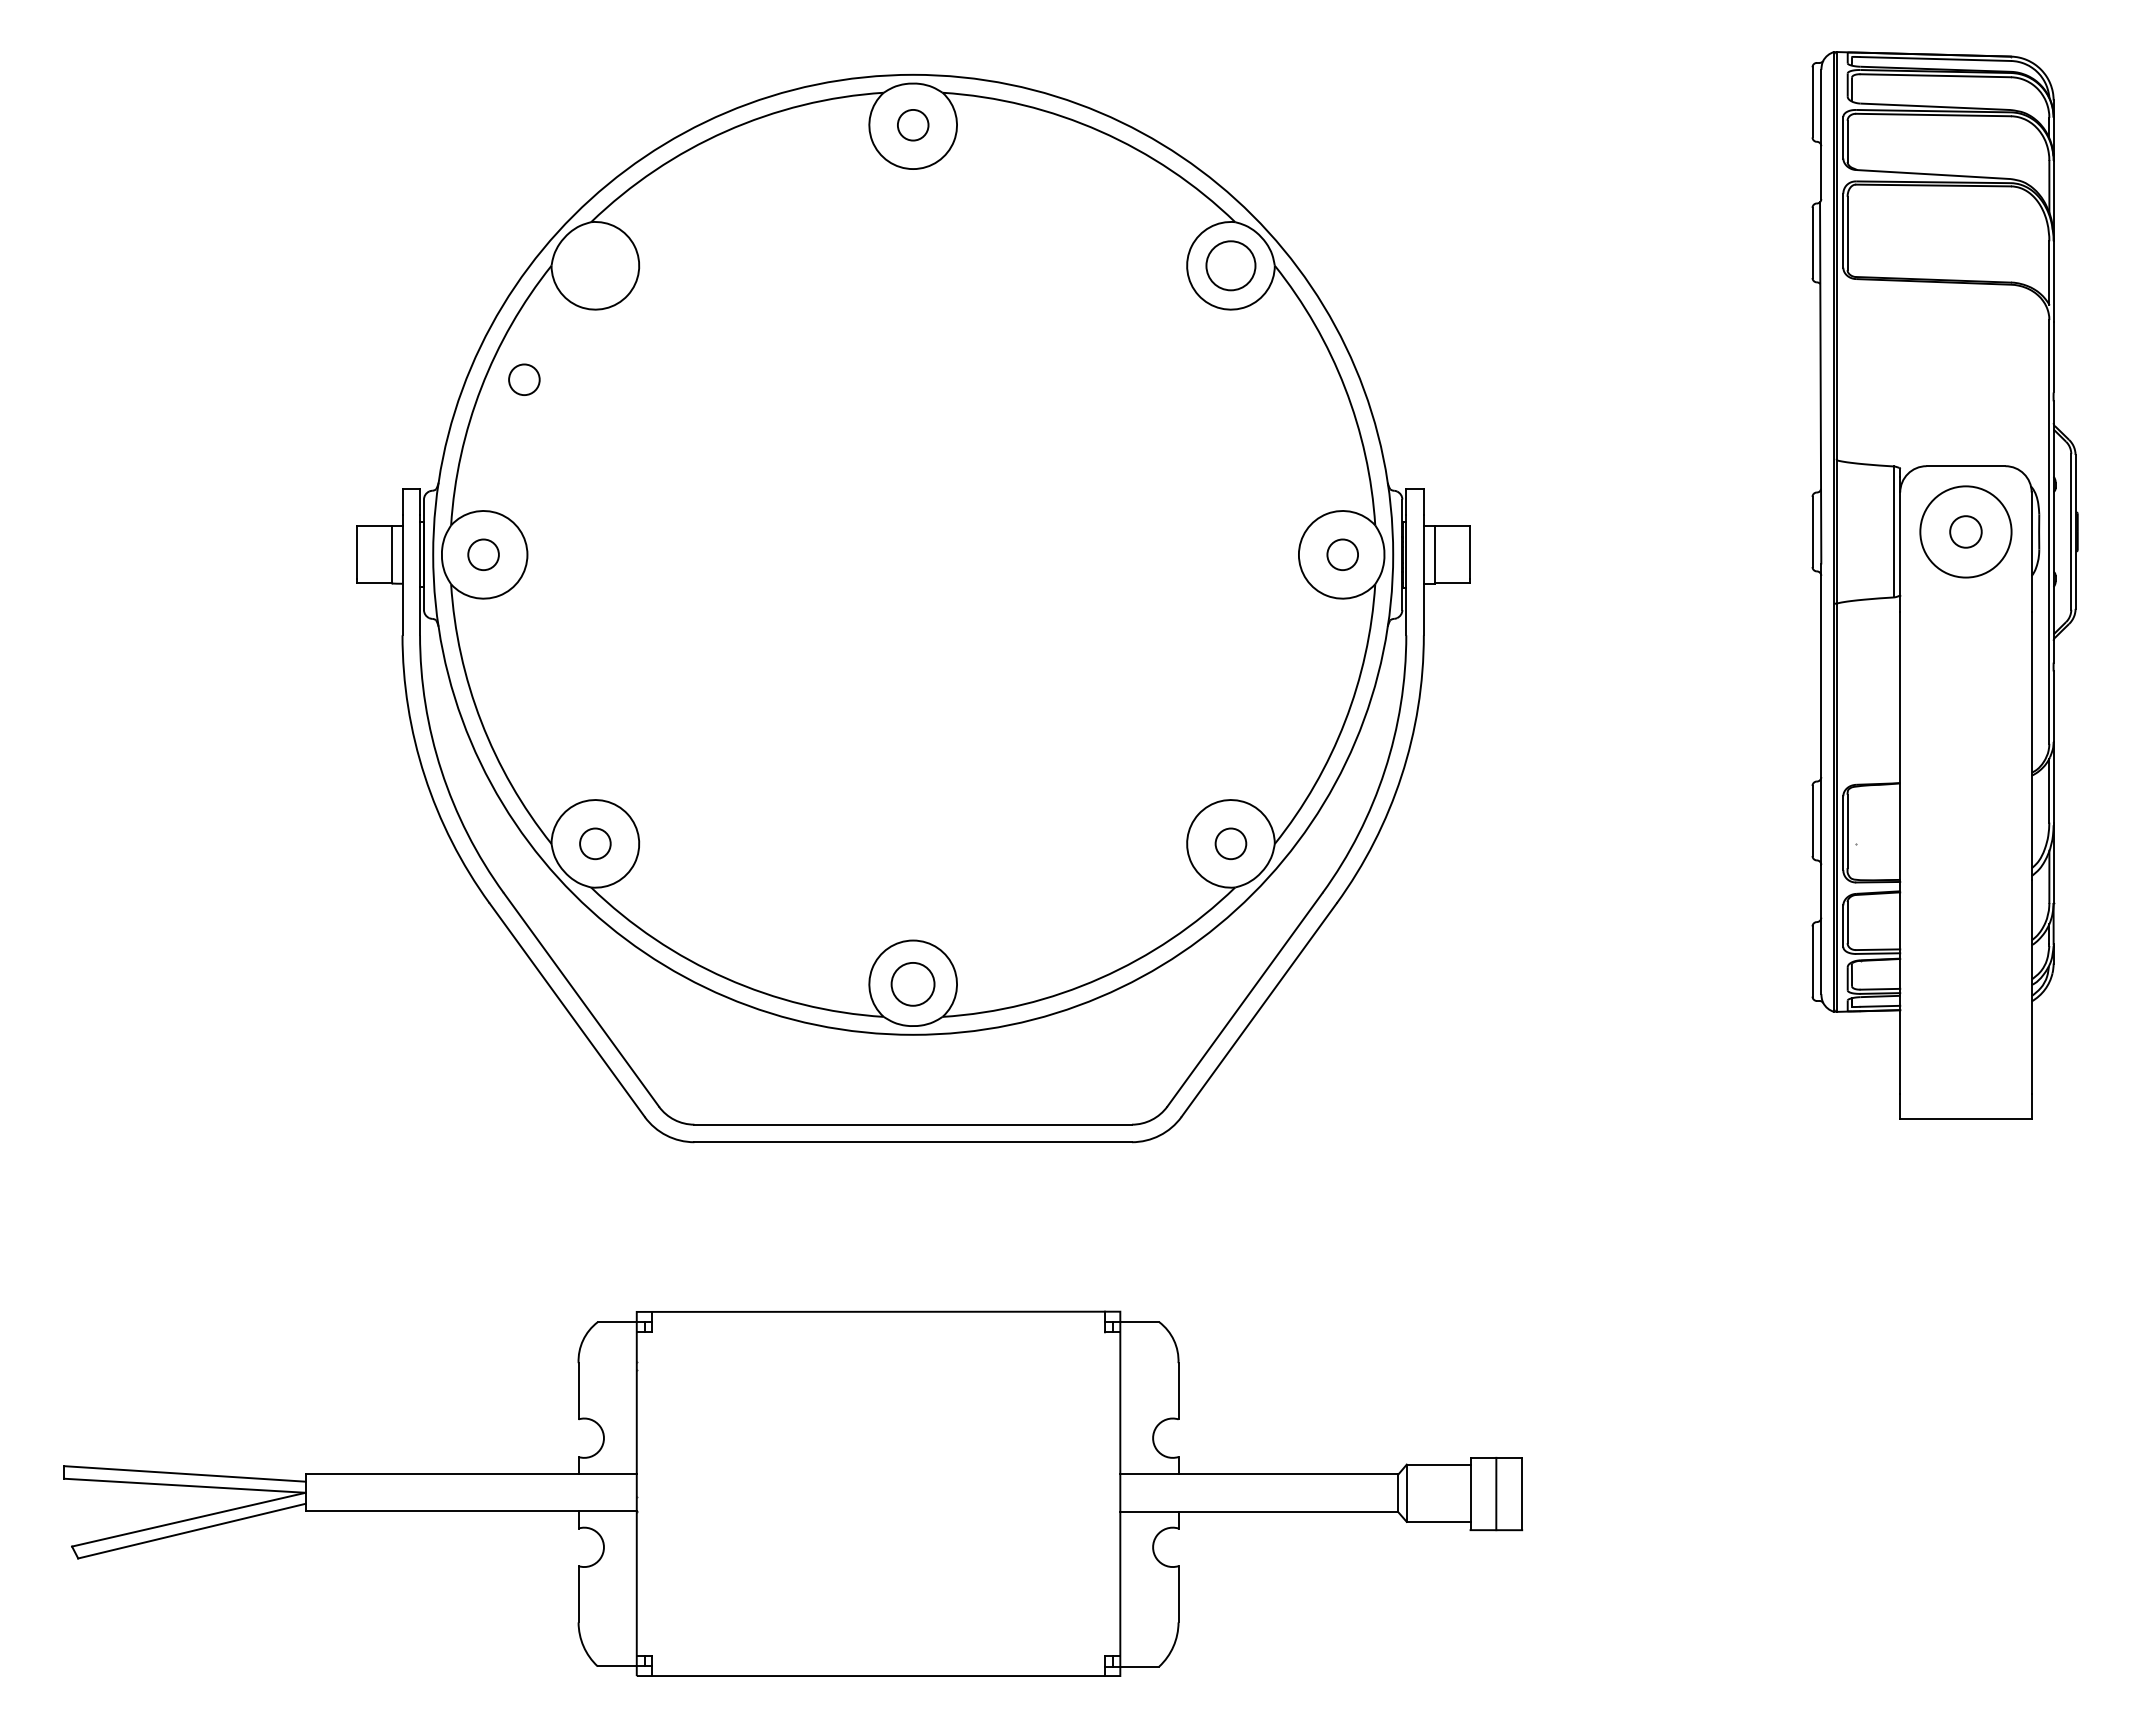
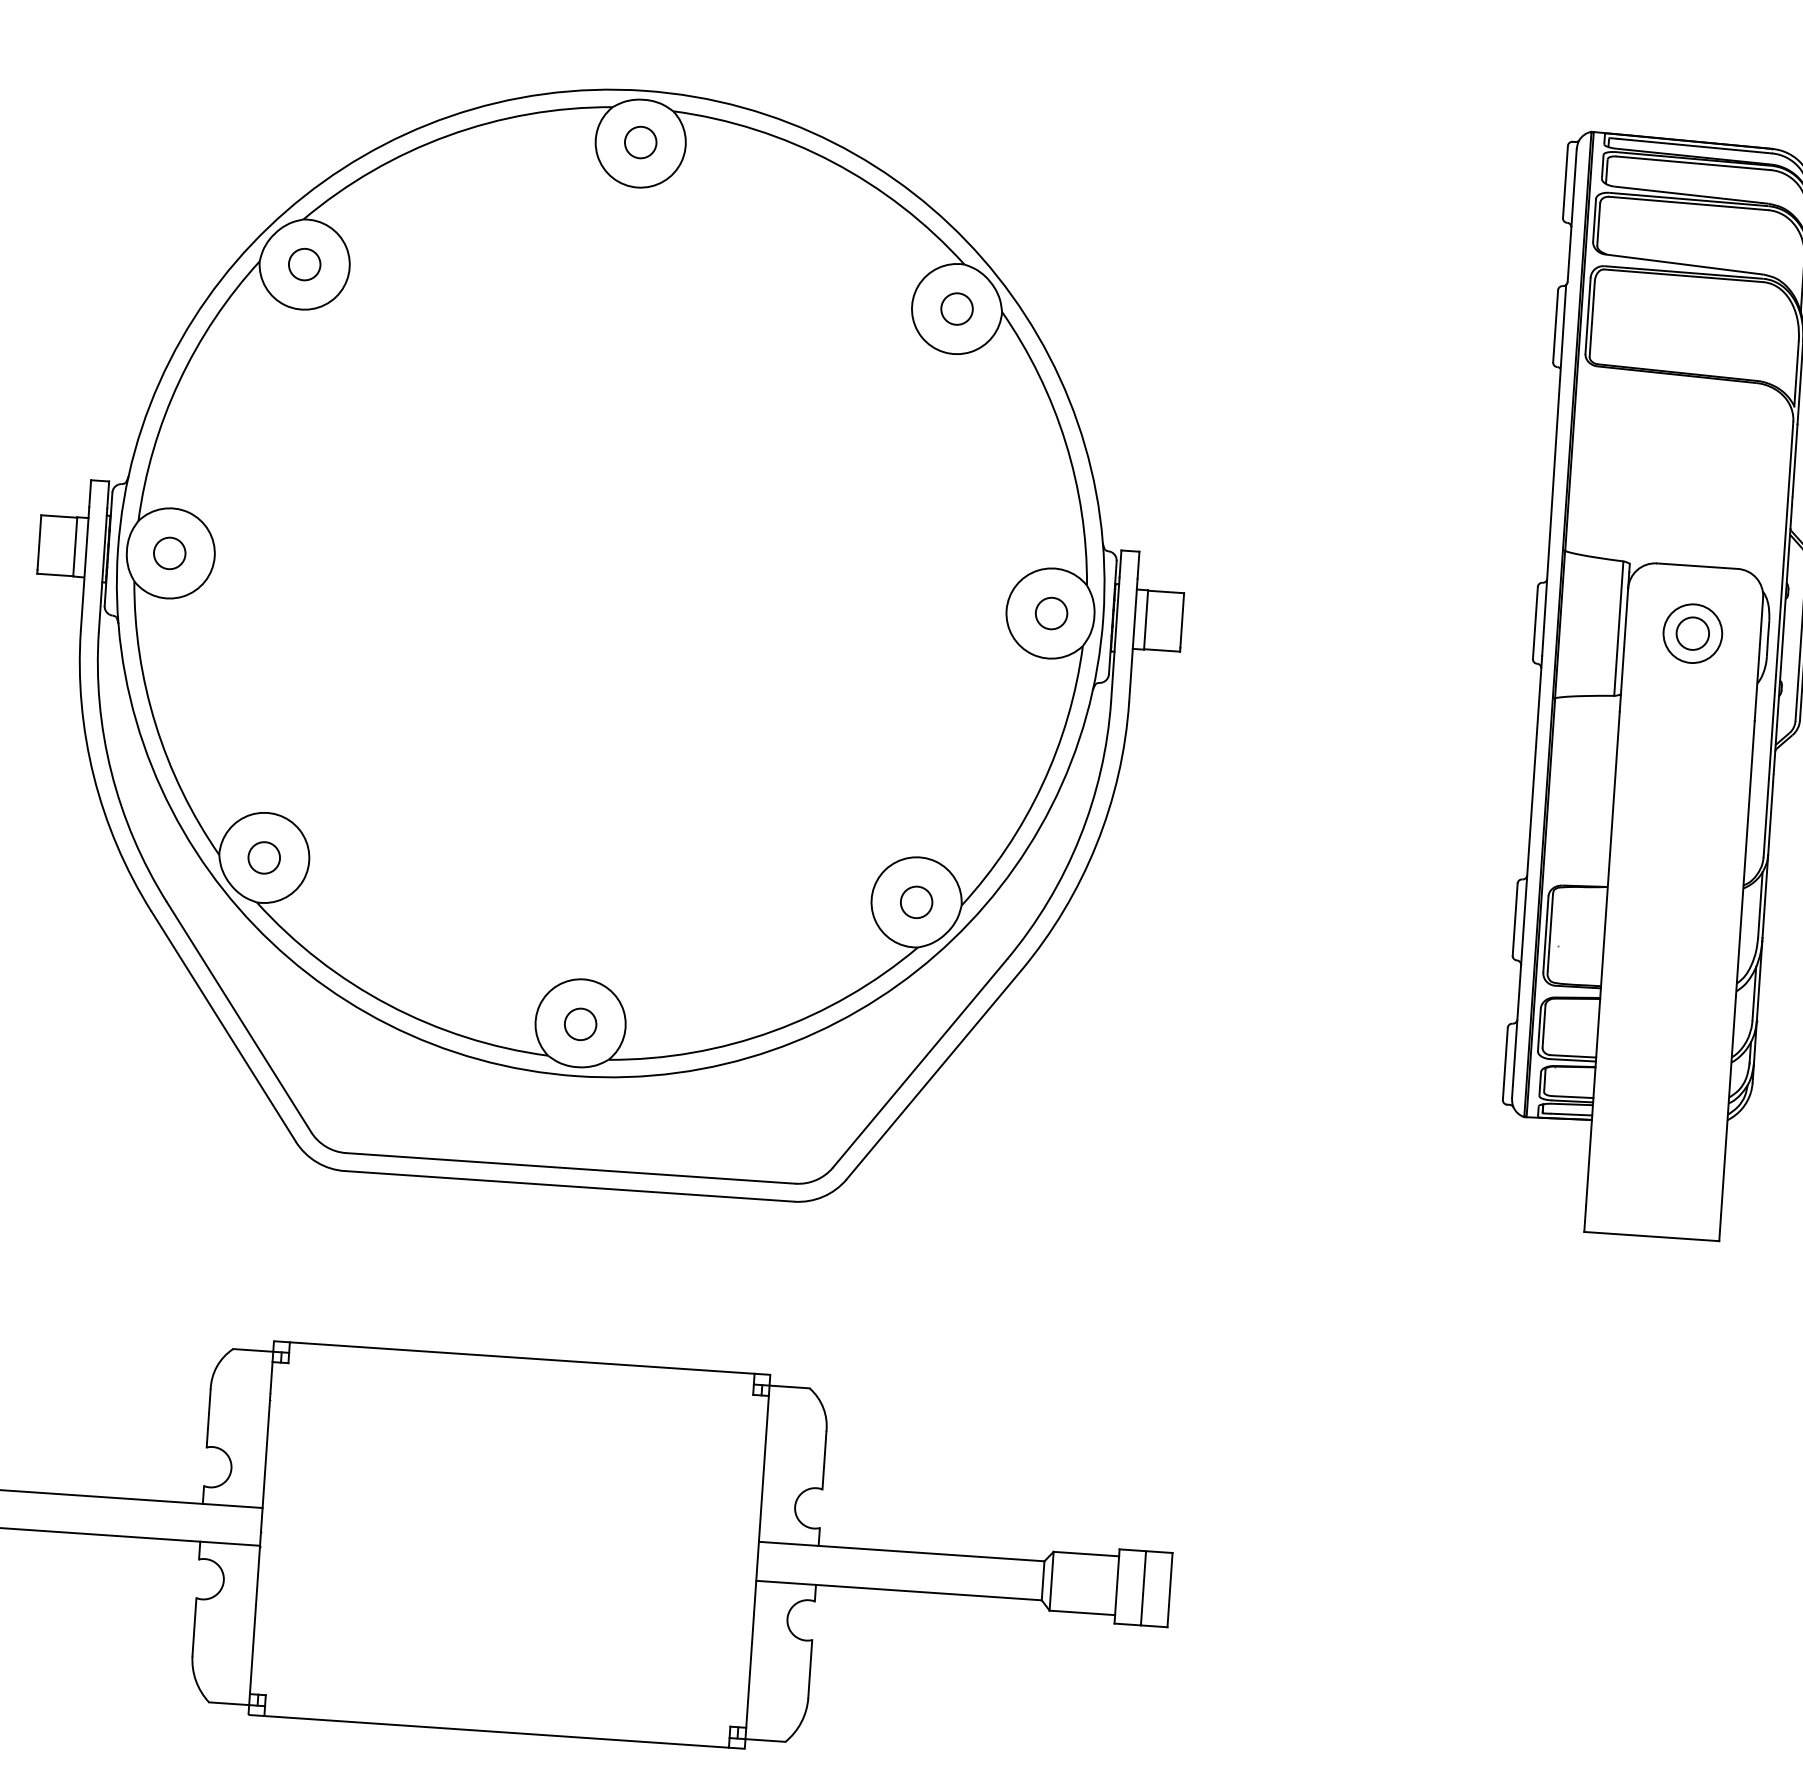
circle: (1230, 265) -> (956, 308), size x0.62
circle: (524, 379) -> (304, 264), moved
circle: (1965, 531) -> (1692, 633), size x0.62
circle: (913, 984) -> (580, 1024), size x0.71

